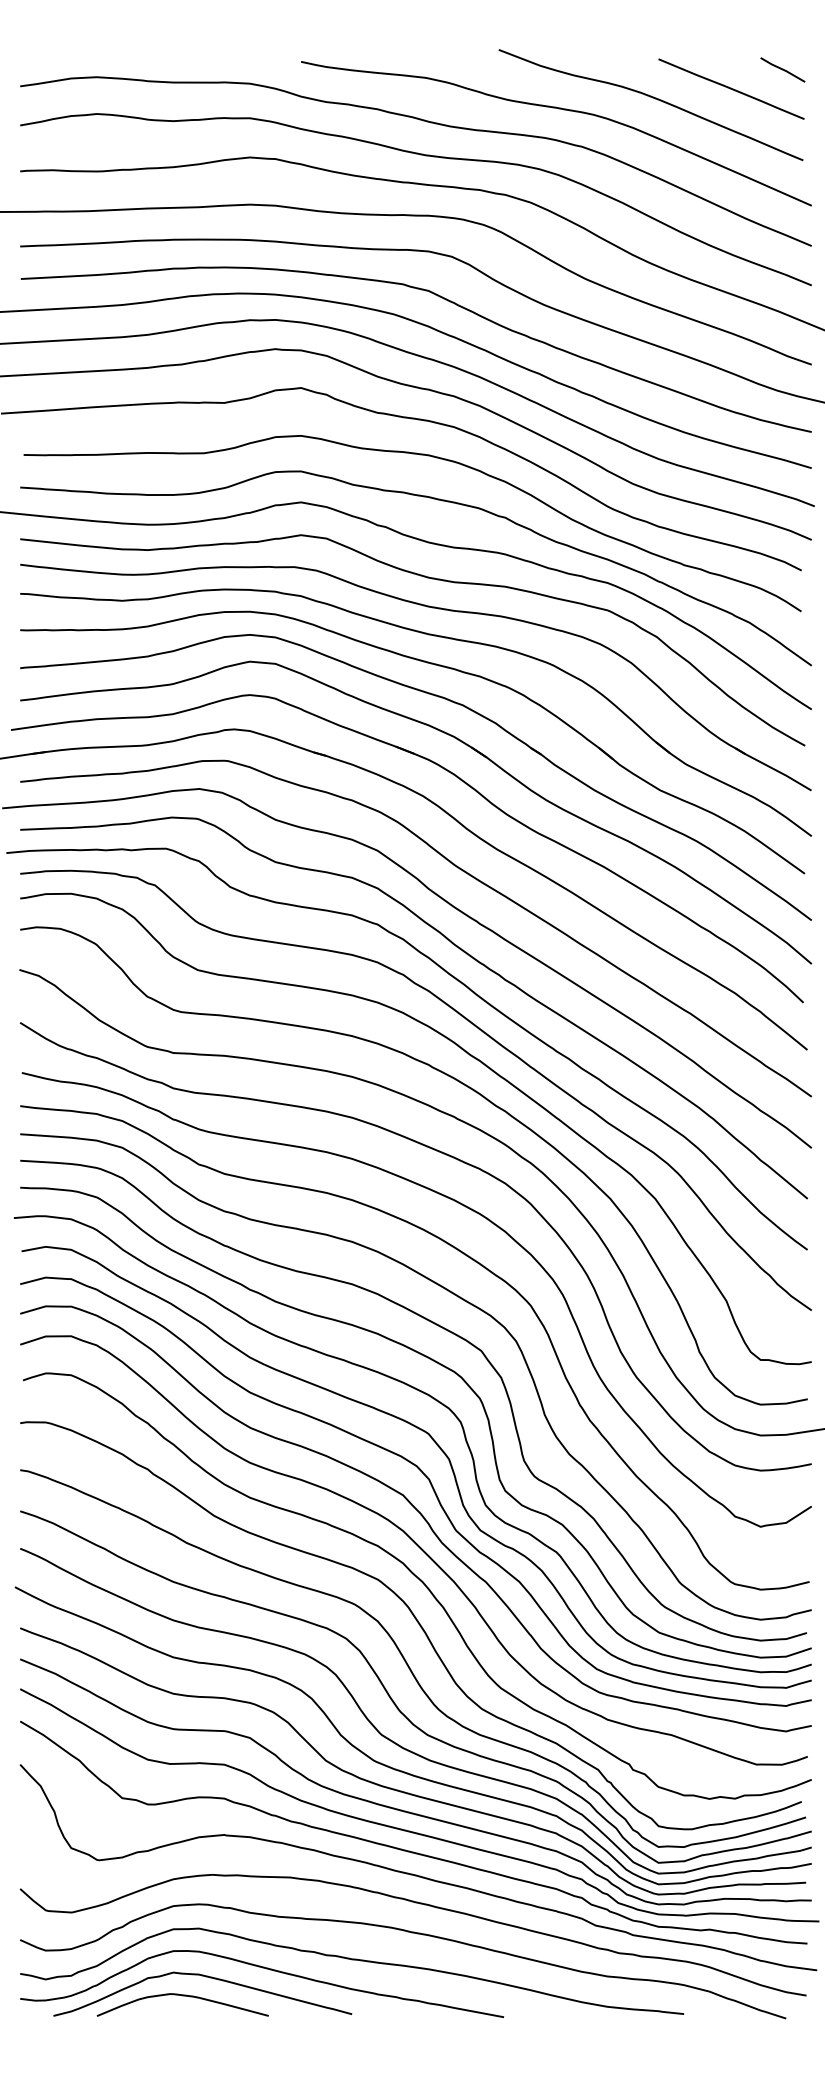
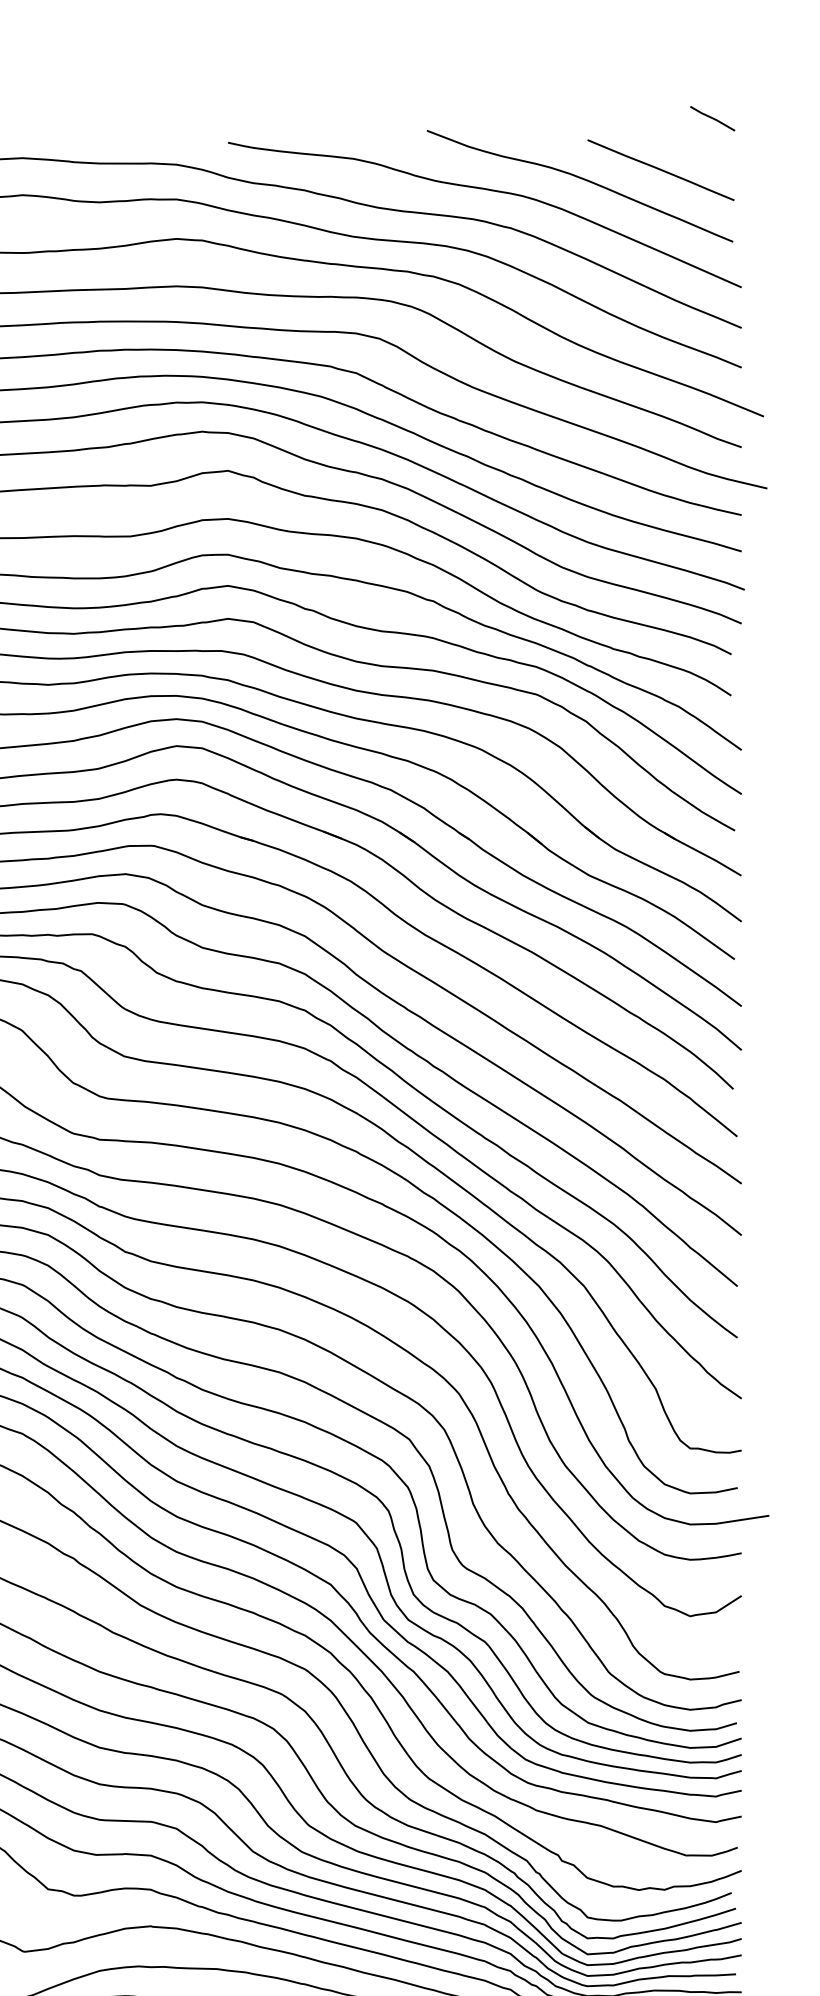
line: (782, 69) -> (712, 118), moved

